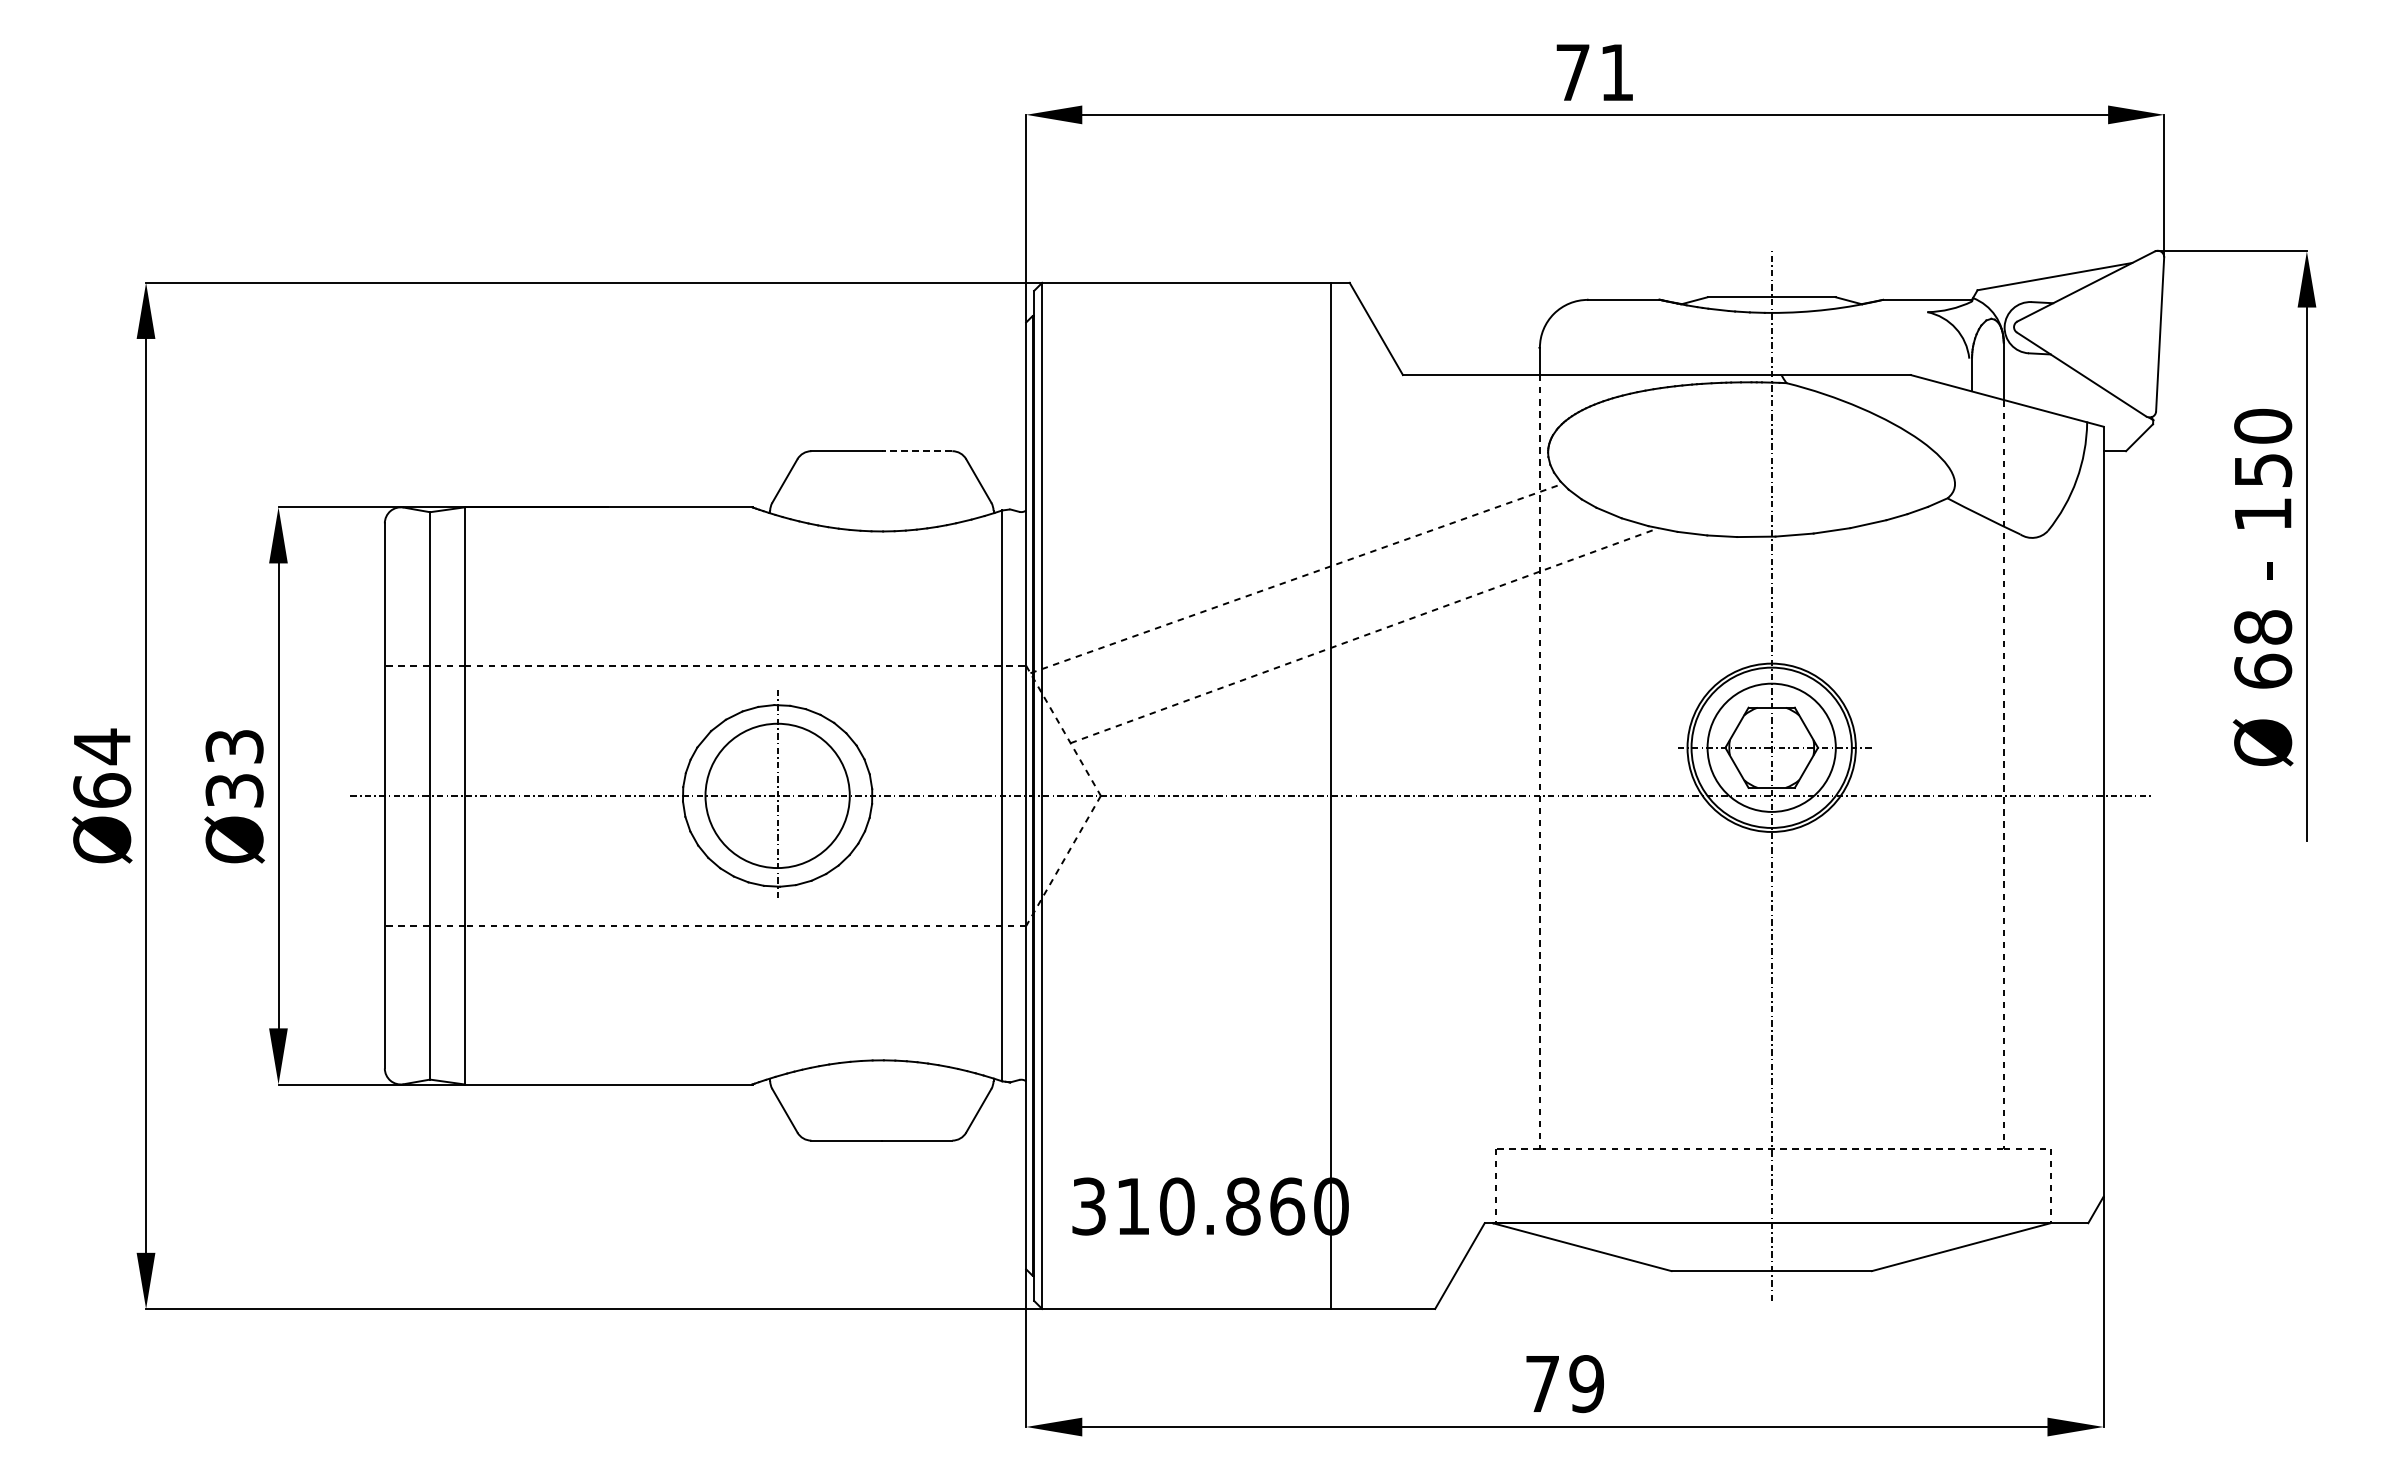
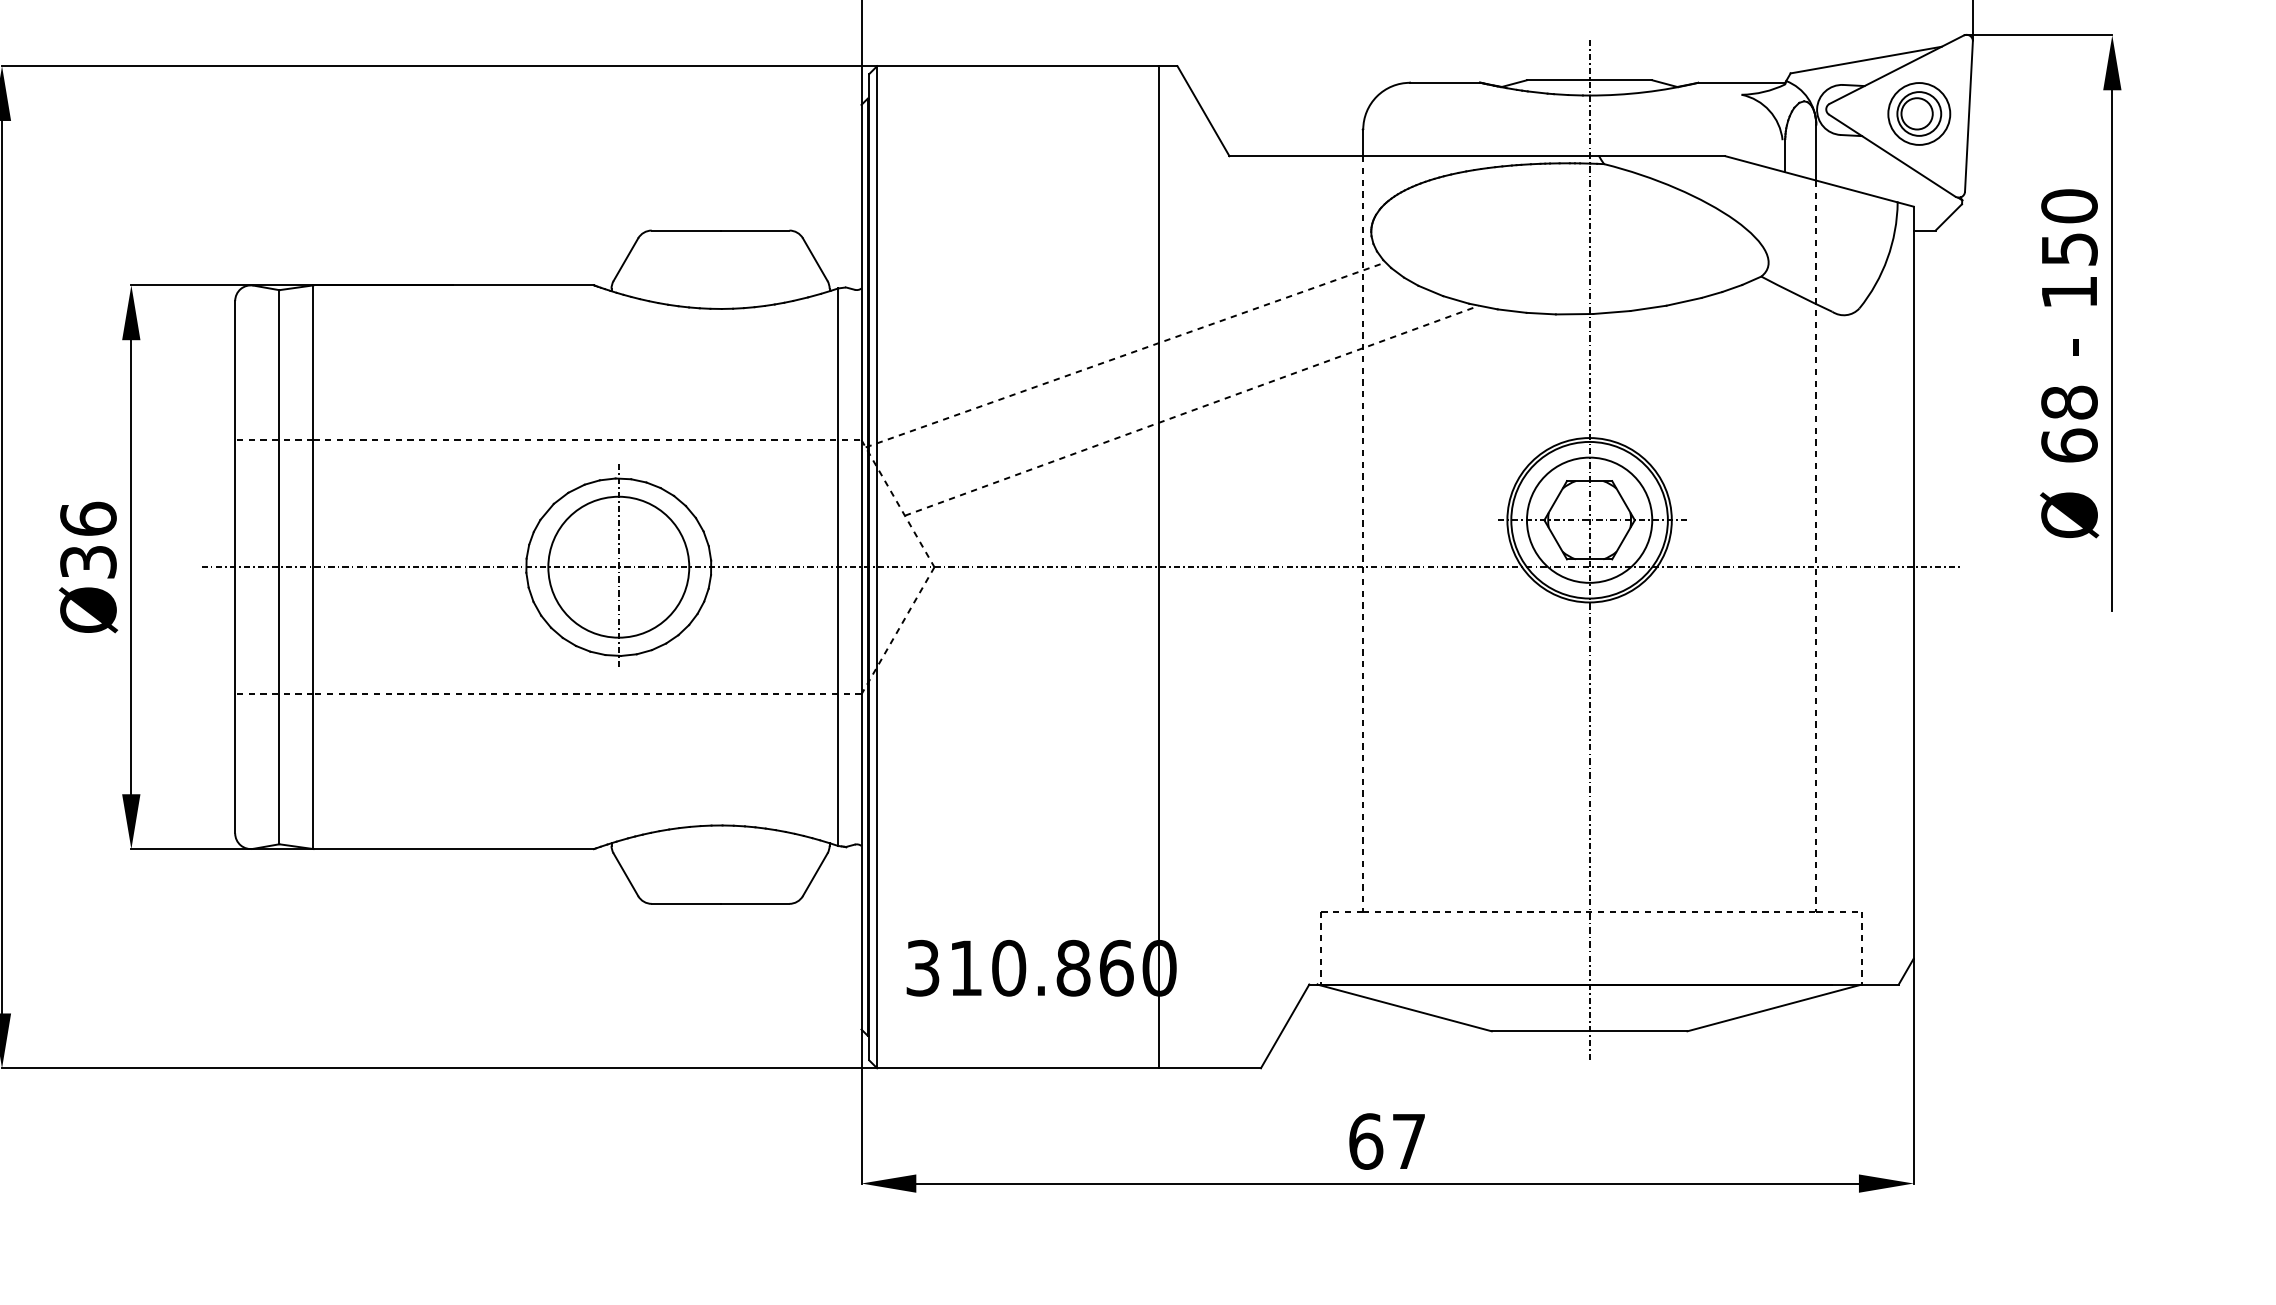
part: (2108, 331) -> (1918, 113), added
line: (916, 451) -> (754, 230), dashed -> solid
text: (234, 746) -> (88, 518), Ø33 -> Ø36
text: (1564, 1384) -> (1387, 1142), 79 -> 67

